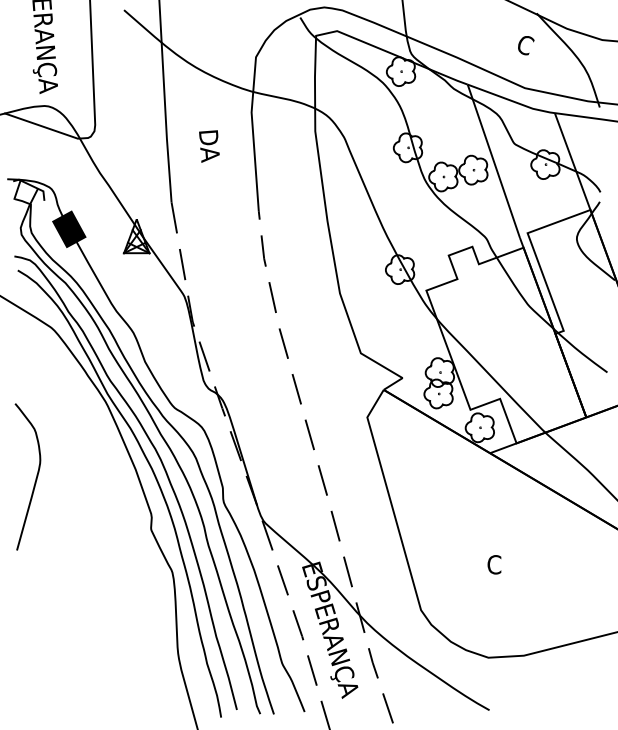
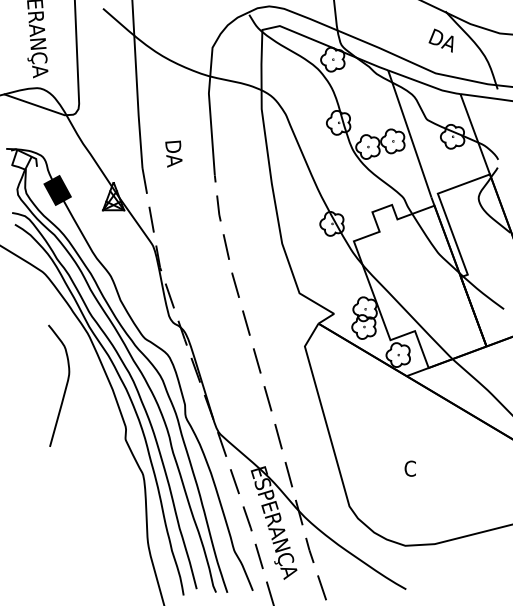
text: (531, 48) -> (441, 40), C -> DA
text: (209, 146) -> (173, 154), moved
curve: (35, 478) -> (65, 387), moved

